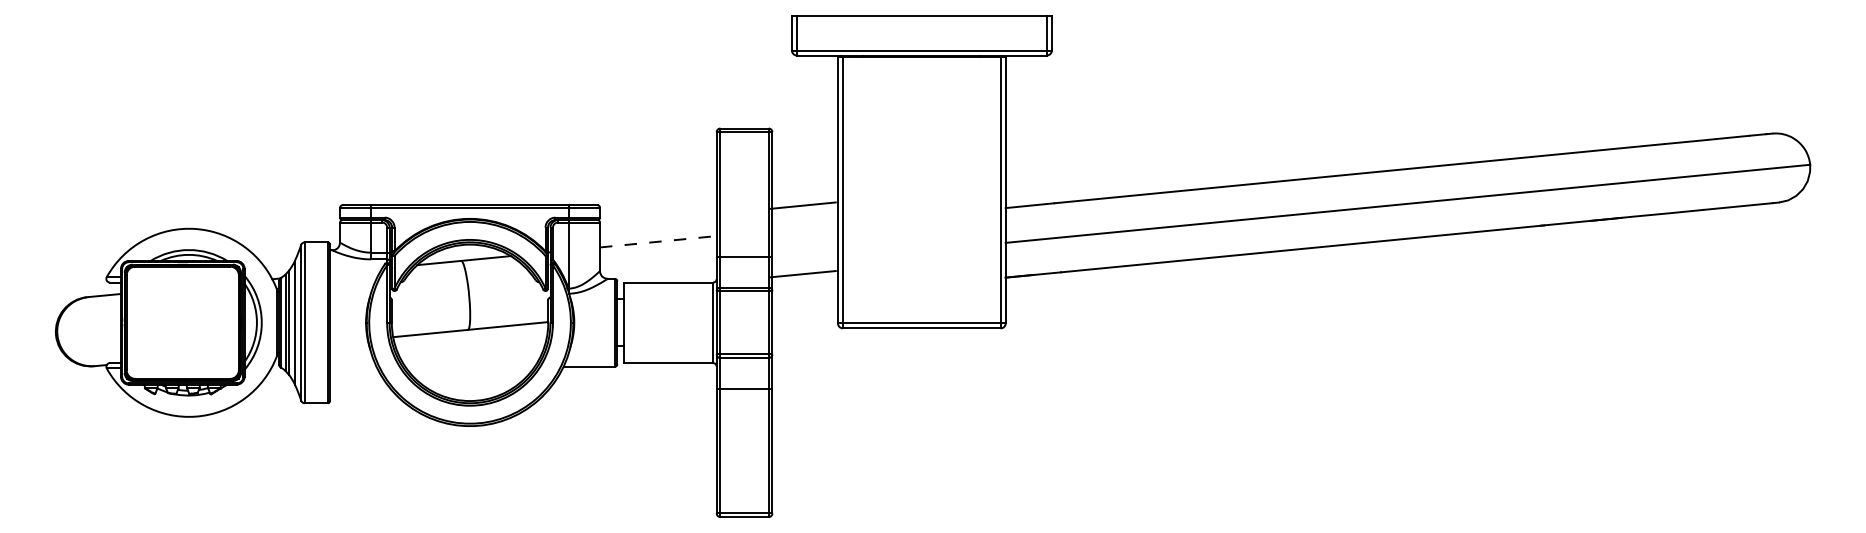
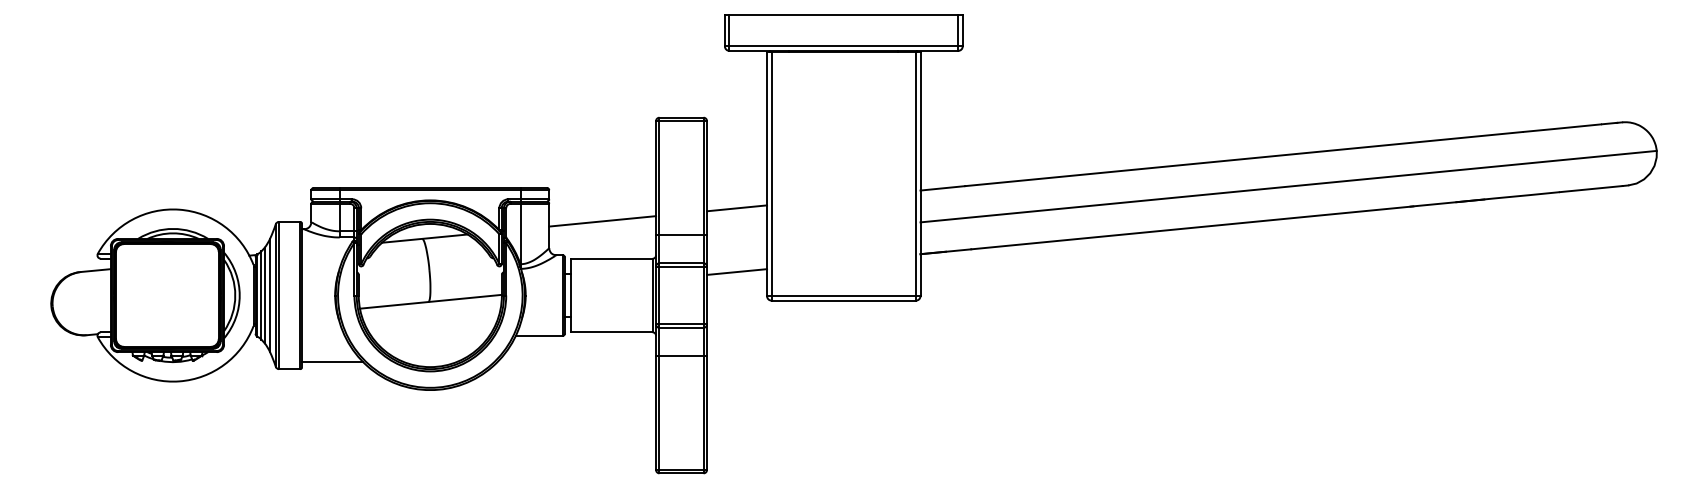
line: (803, 205) -> (737, 208), moved
line: (658, 241) -> (602, 221), dashed -> solid
line: (803, 273) -> (737, 271), moved
line: (363, 394) -> (332, 361), added

